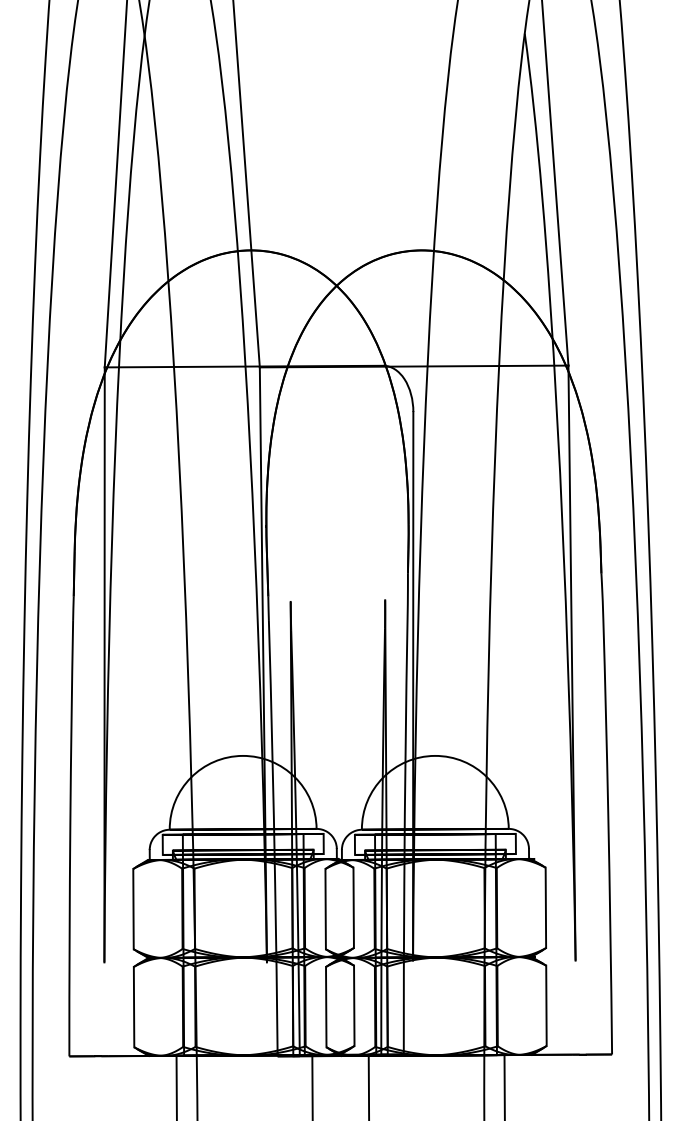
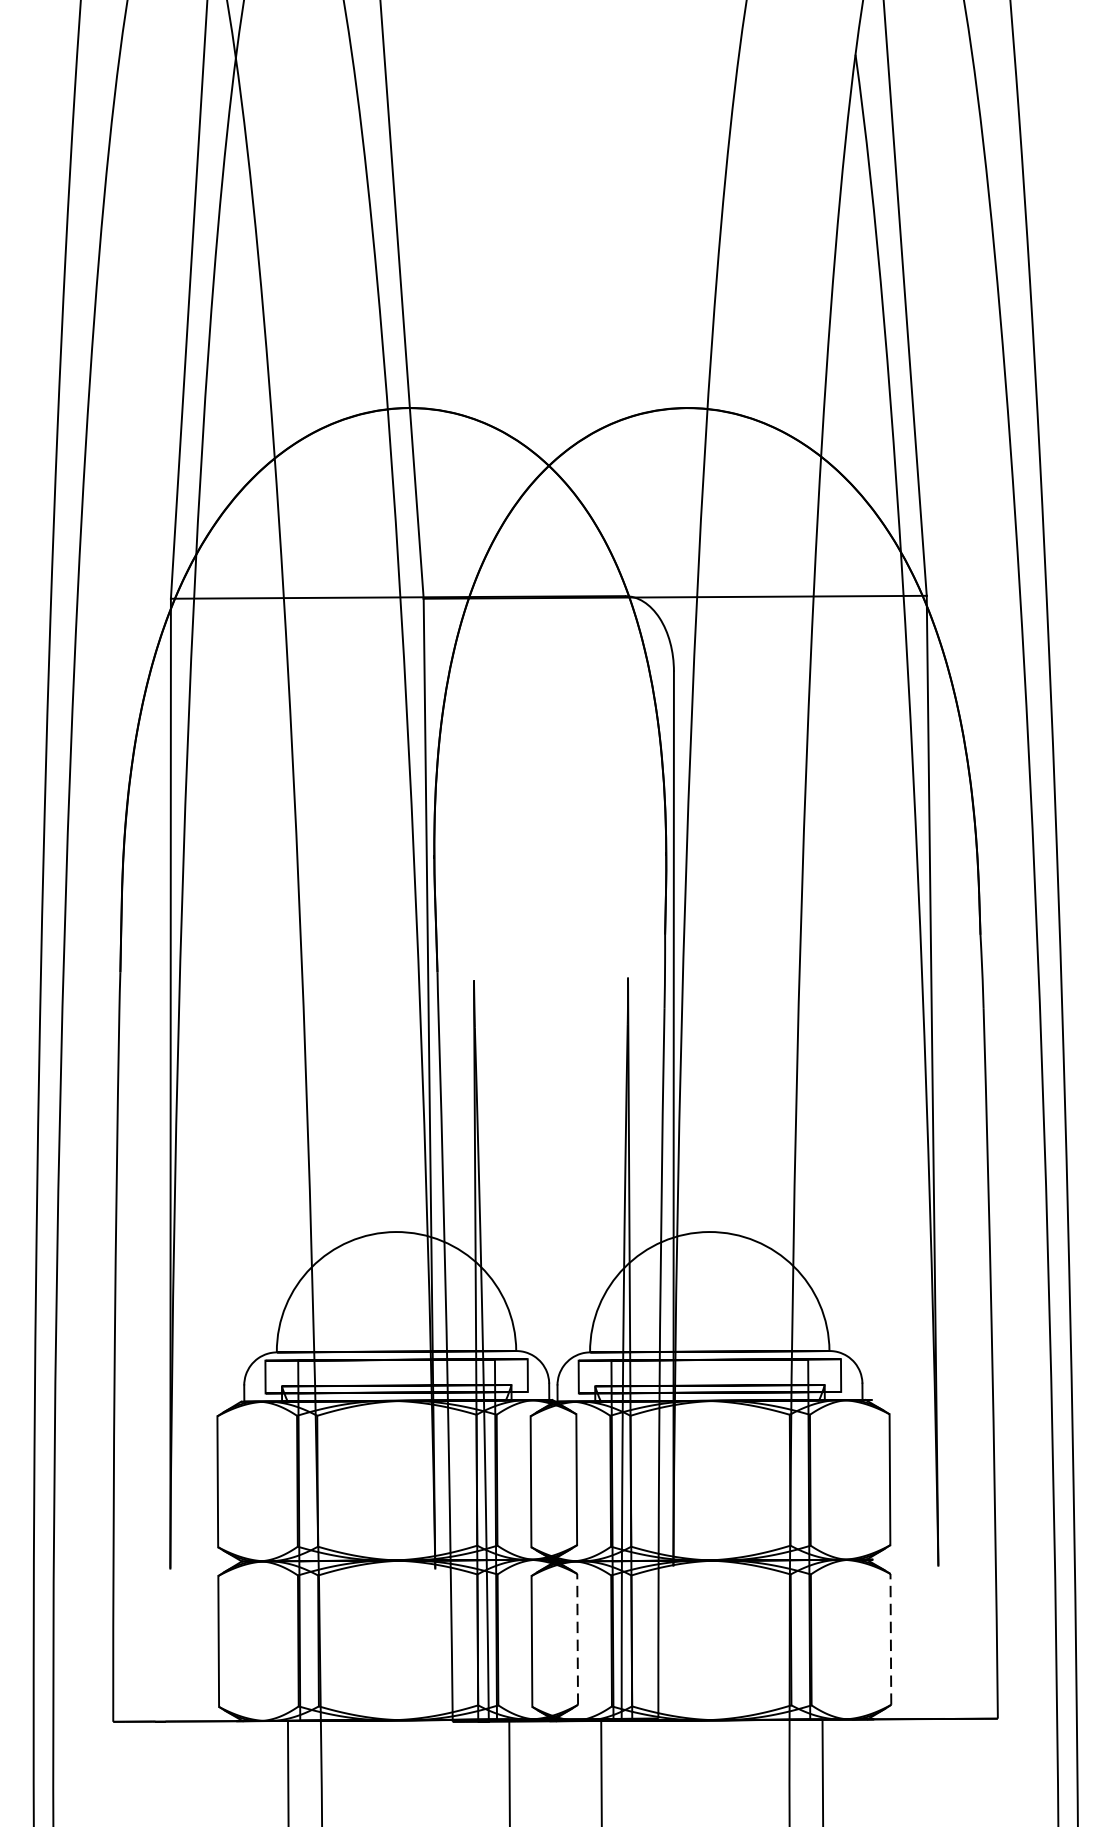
line: (354, 1005) -> (578, 1638), solid -> dashed
line: (546, 1005) -> (890, 1638), solid -> dashed

